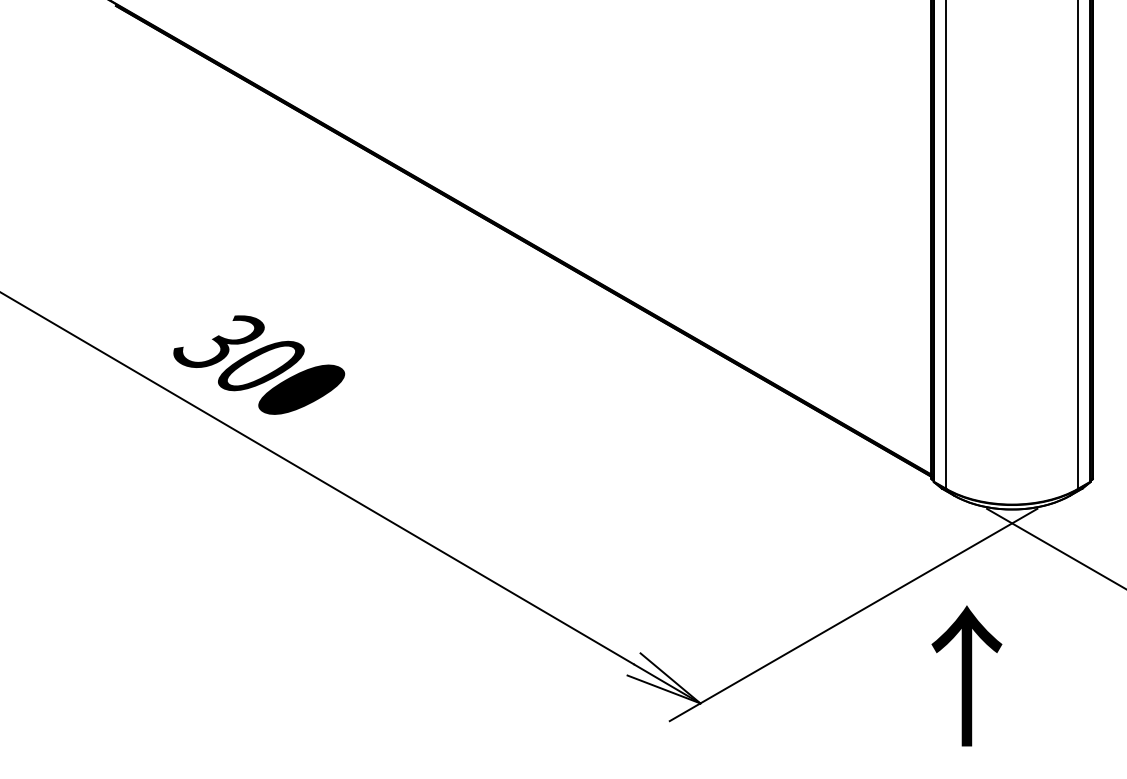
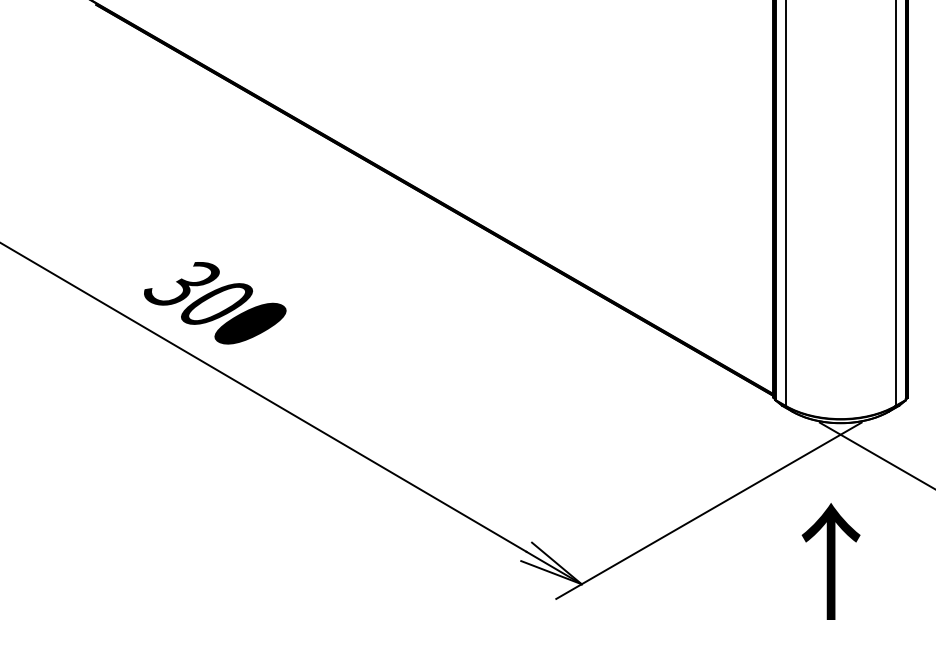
text: (966, 676) -> (830, 561), moved

